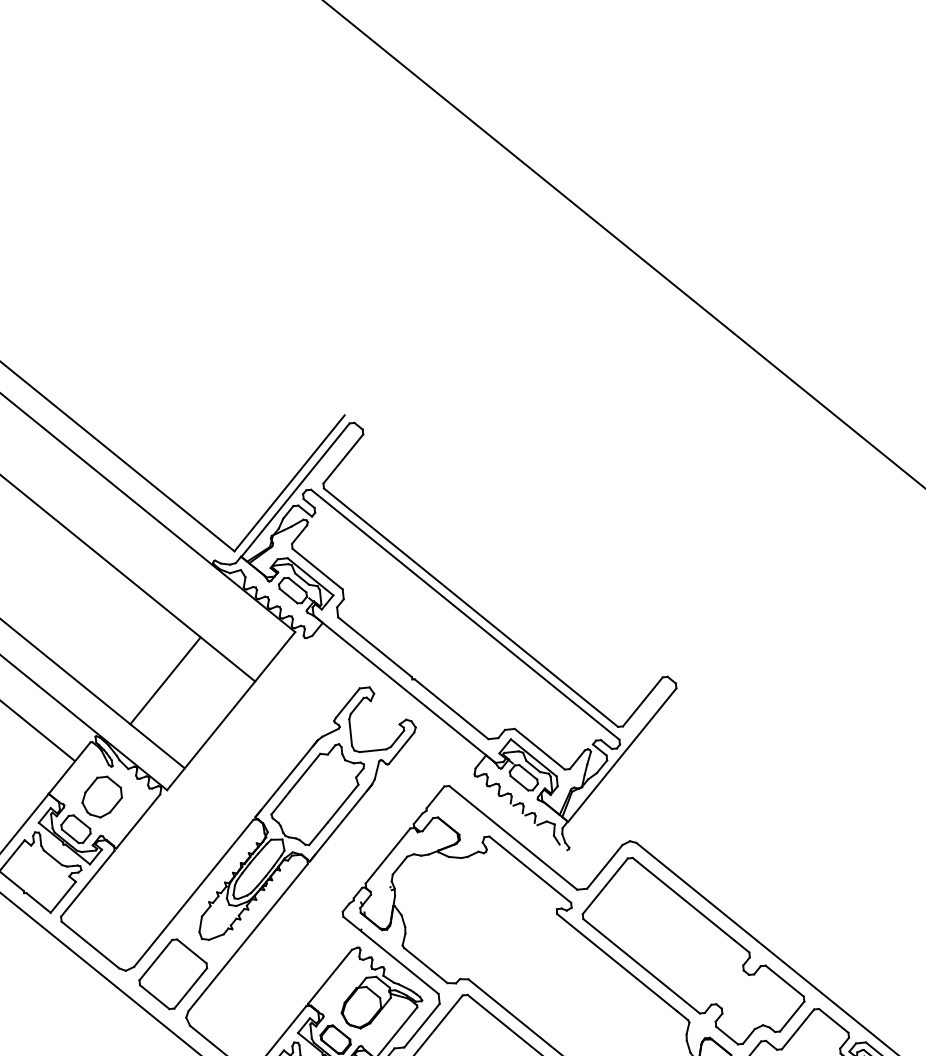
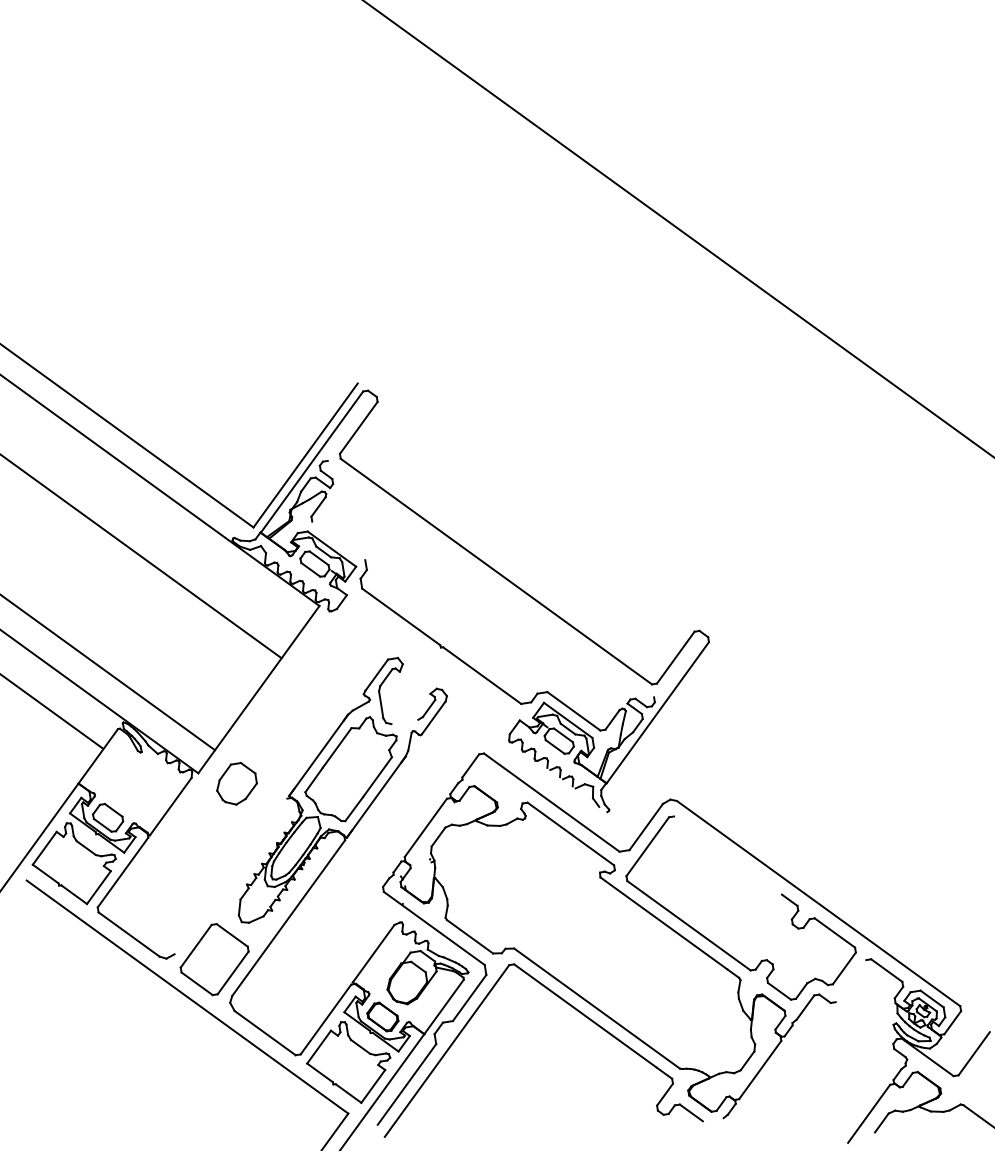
line: (317, 568) -> (338, 540), removed
line: (464, 614) -> (490, 578), removed
line: (165, 680) -> (190, 662), removed
line: (404, 688) -> (433, 657), removed
line: (372, 750) -> (404, 721), removed
part: (101, 796) -> (236, 783), moved
line: (193, 893) -> (230, 876), removed
line: (683, 899) -> (727, 855), removed
line: (797, 1029) -> (850, 981), removed

